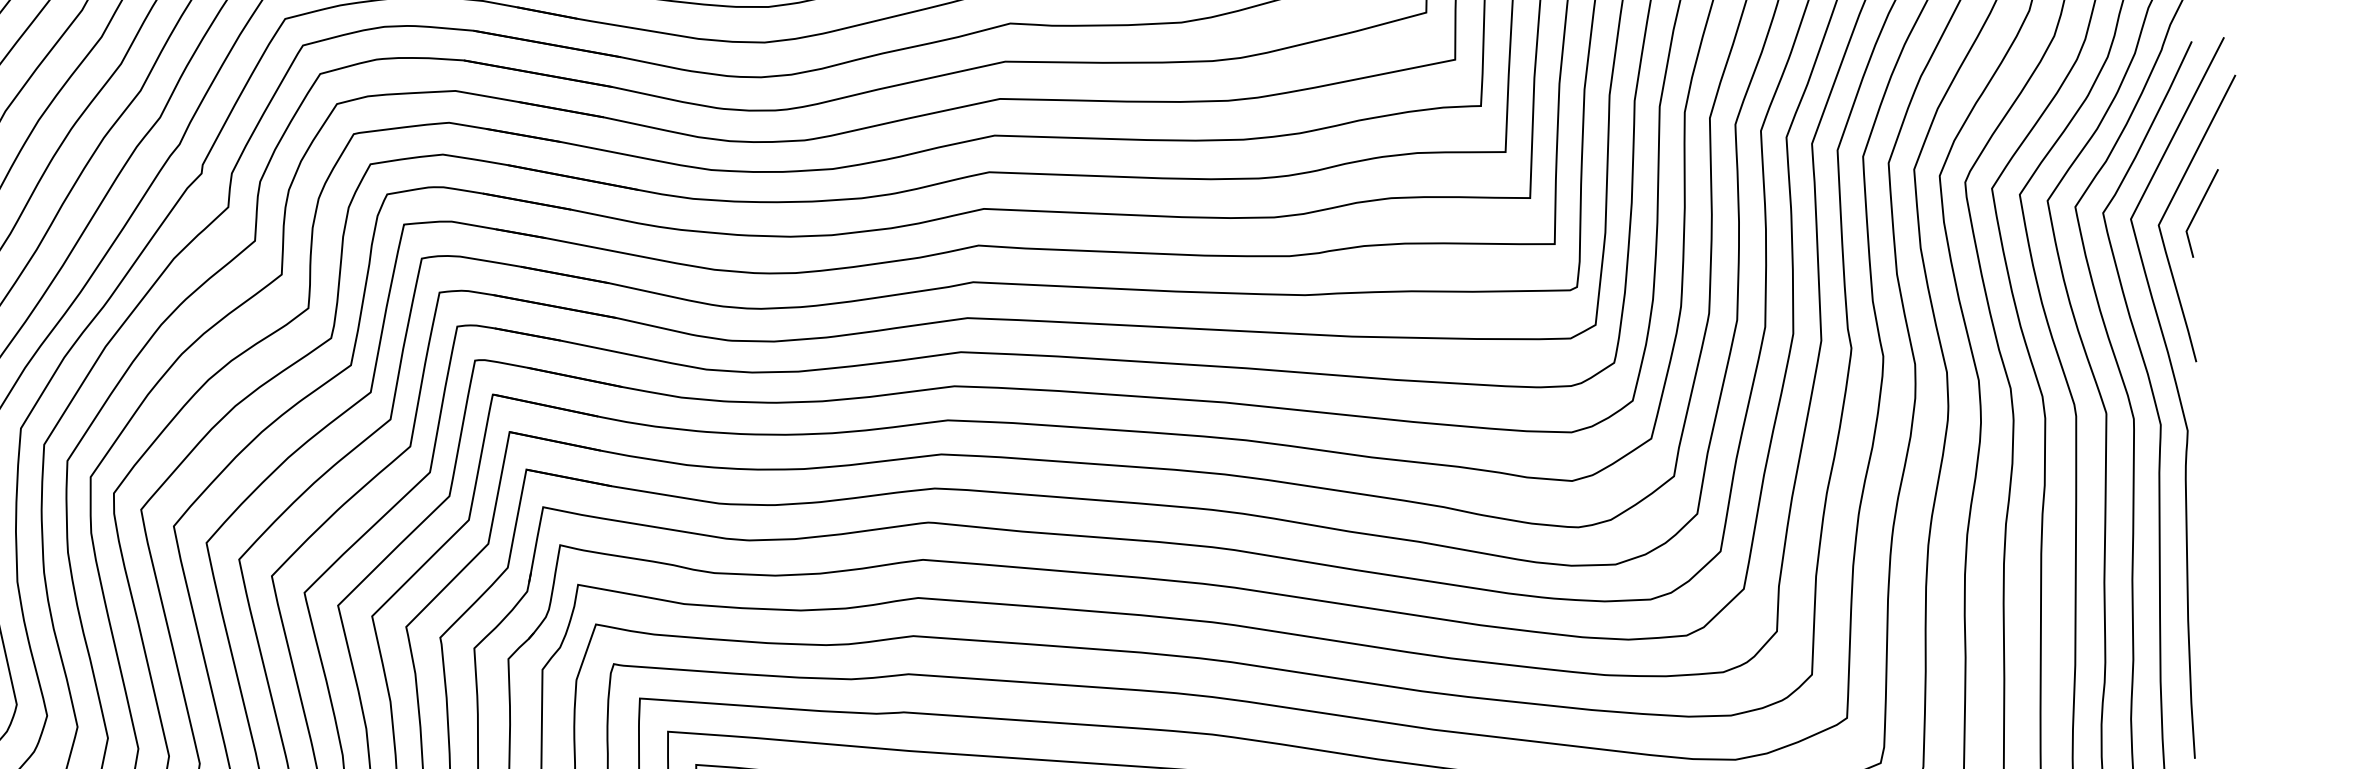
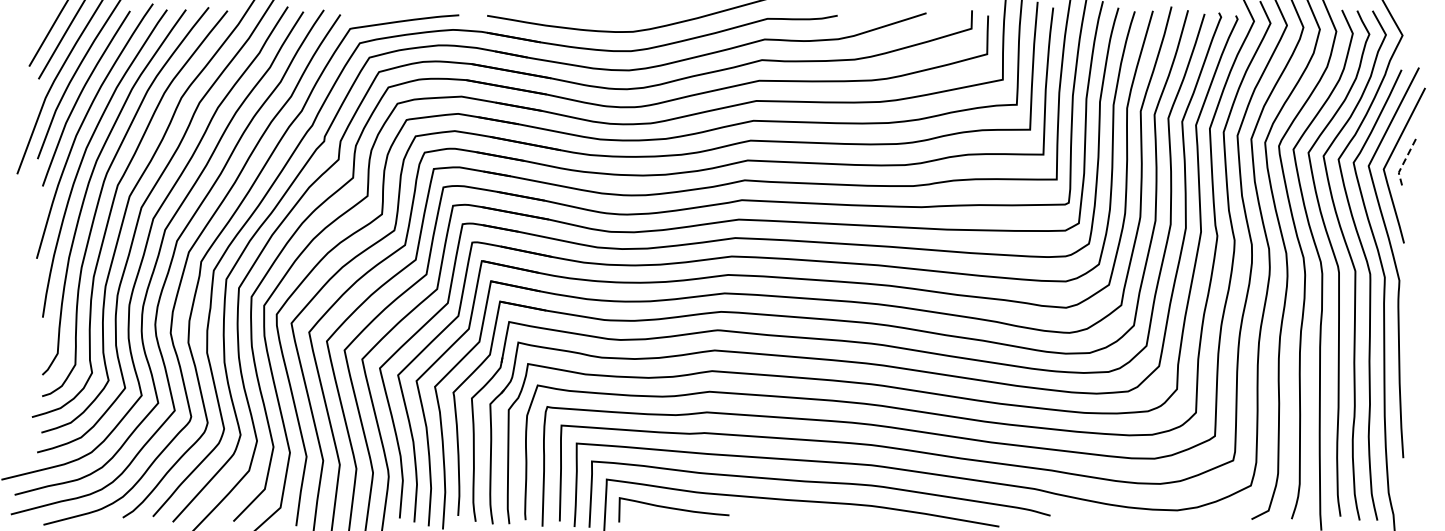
line: (2195, 212) -> (1403, 162), solid -> dashed

